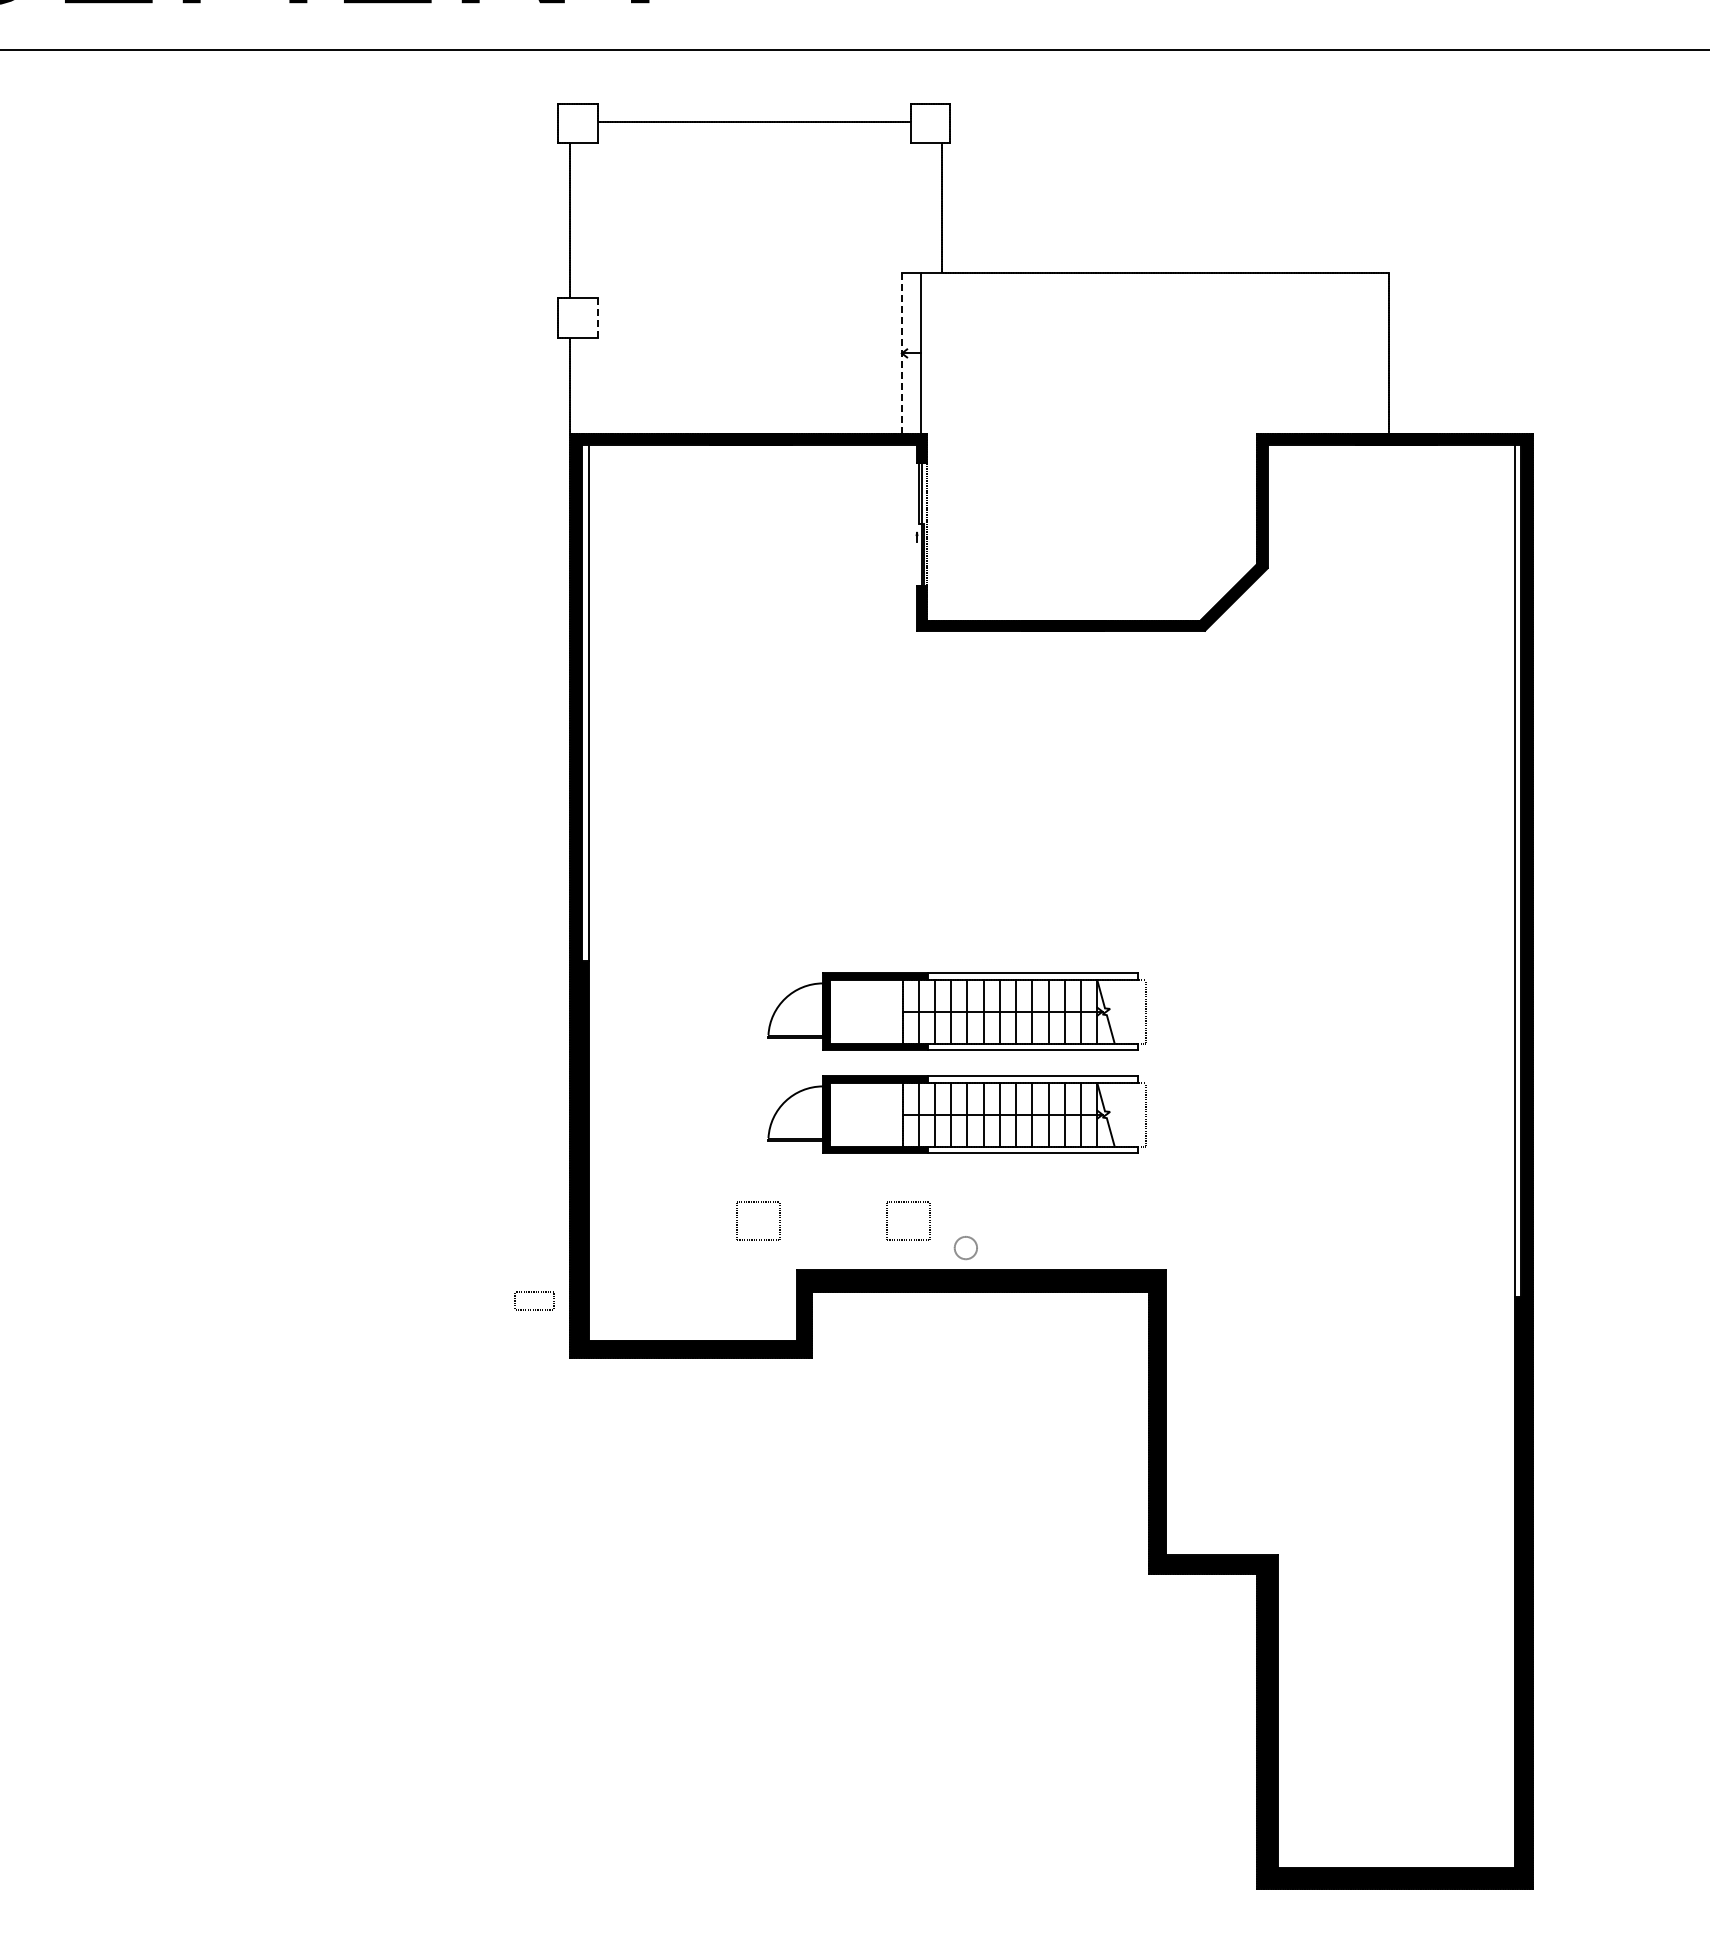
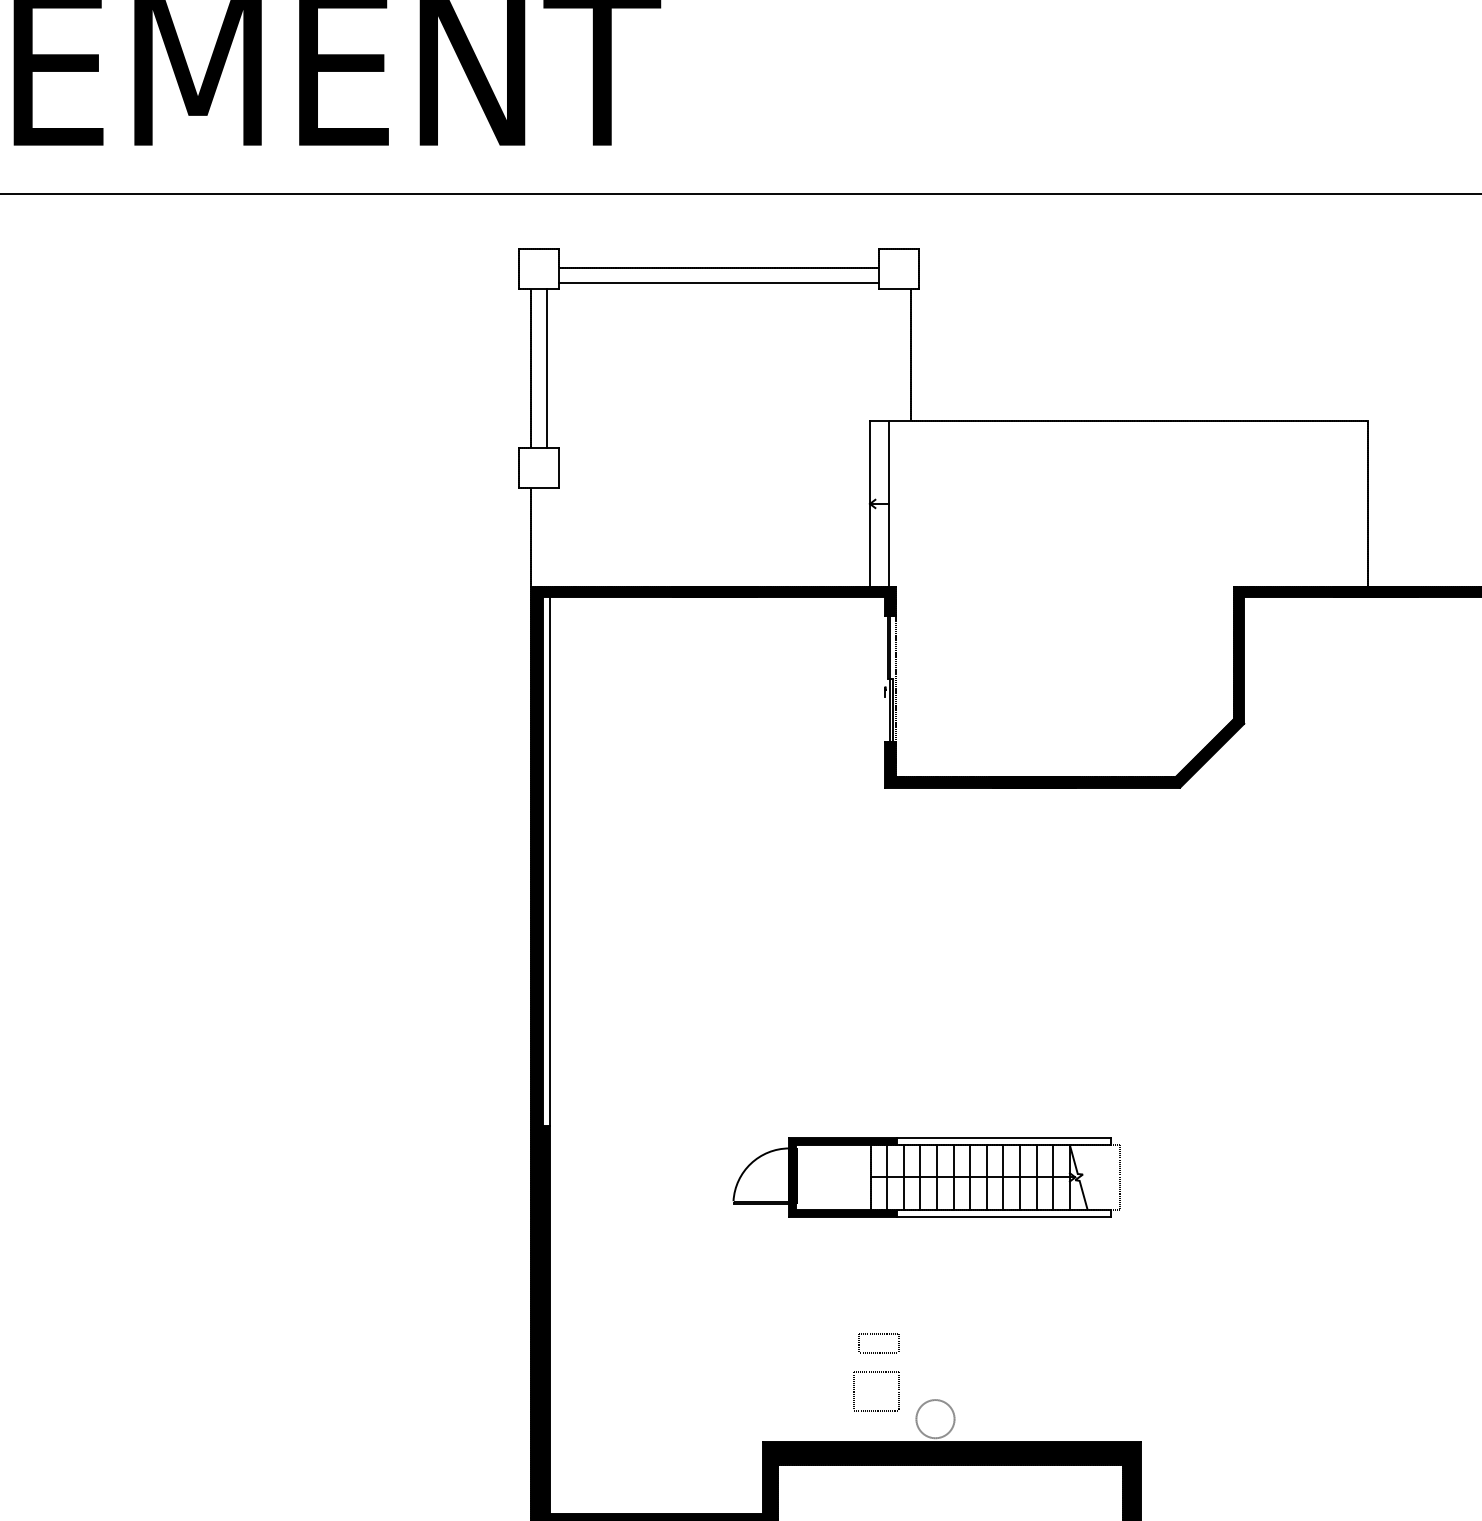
line: (753, 137) -> (718, 283), added
line: (585, 220) -> (546, 367), added
line: (597, 318) -> (558, 468), dashed -> solid
line: (901, 353) -> (869, 504), dashed -> solid
part: (956, 1114) -> (925, 1282), removed
part: (758, 1202) -> (723, 1372), removed
circle: (965, 1247) -> (935, 1418), size x1.67
part: (533, 1292) -> (877, 1334), moved

